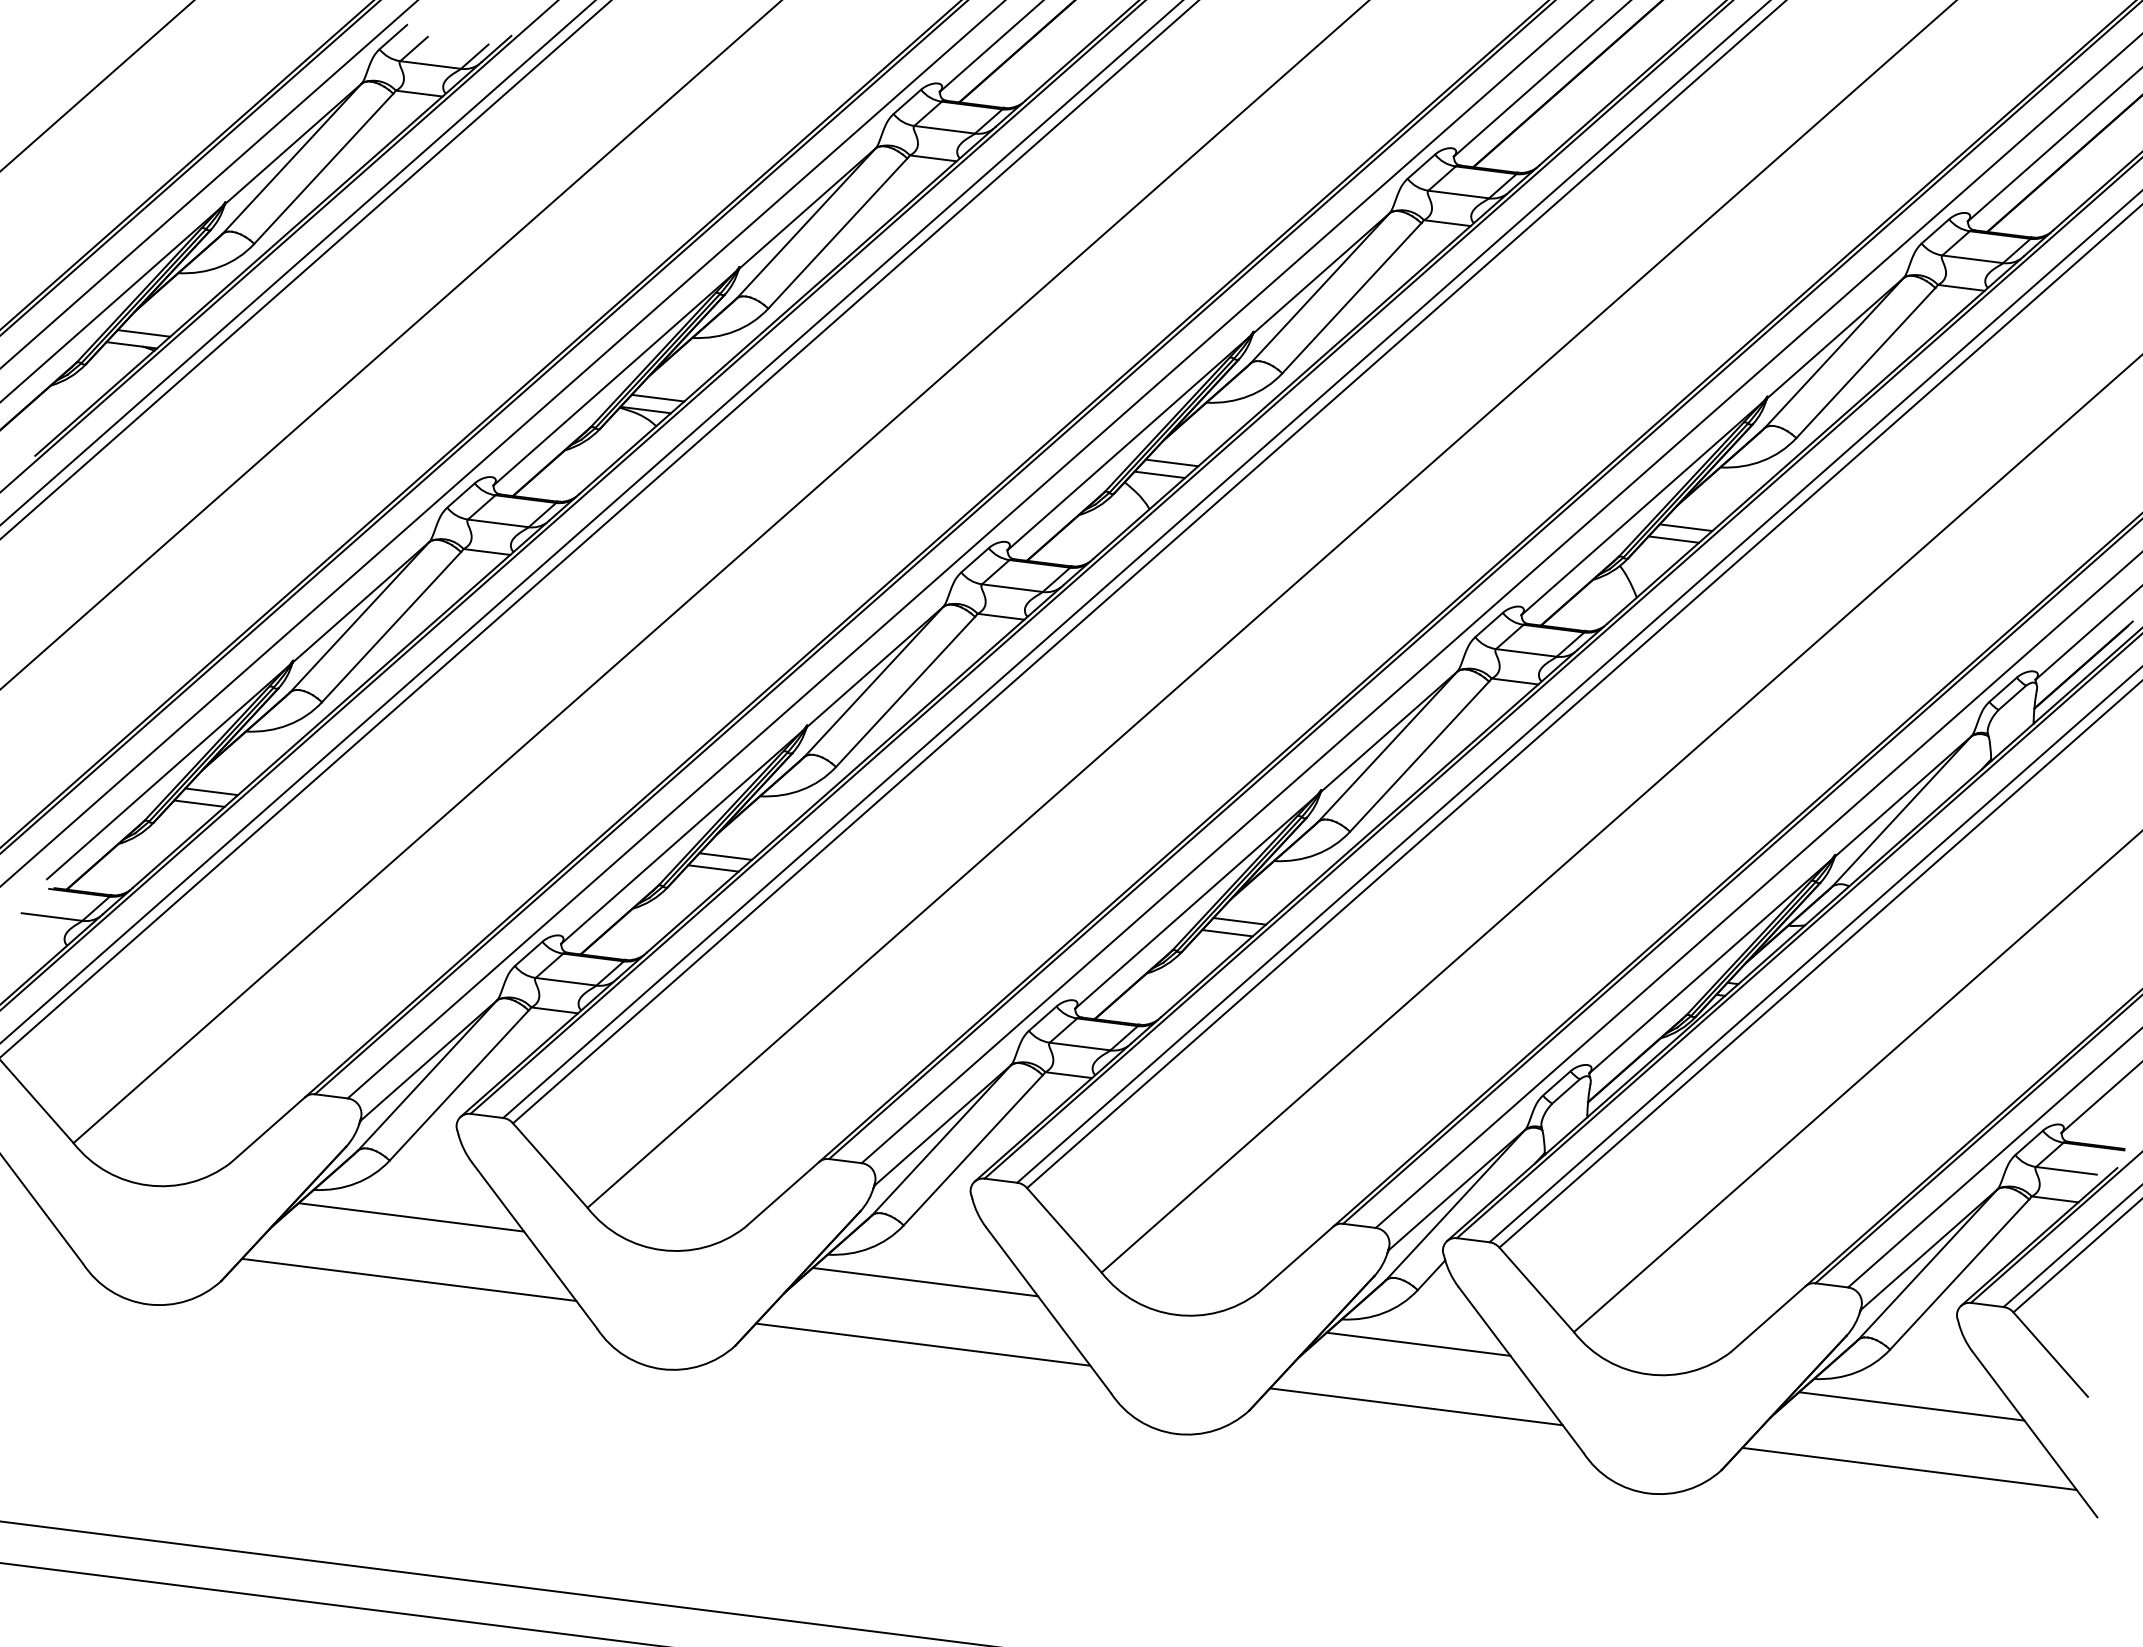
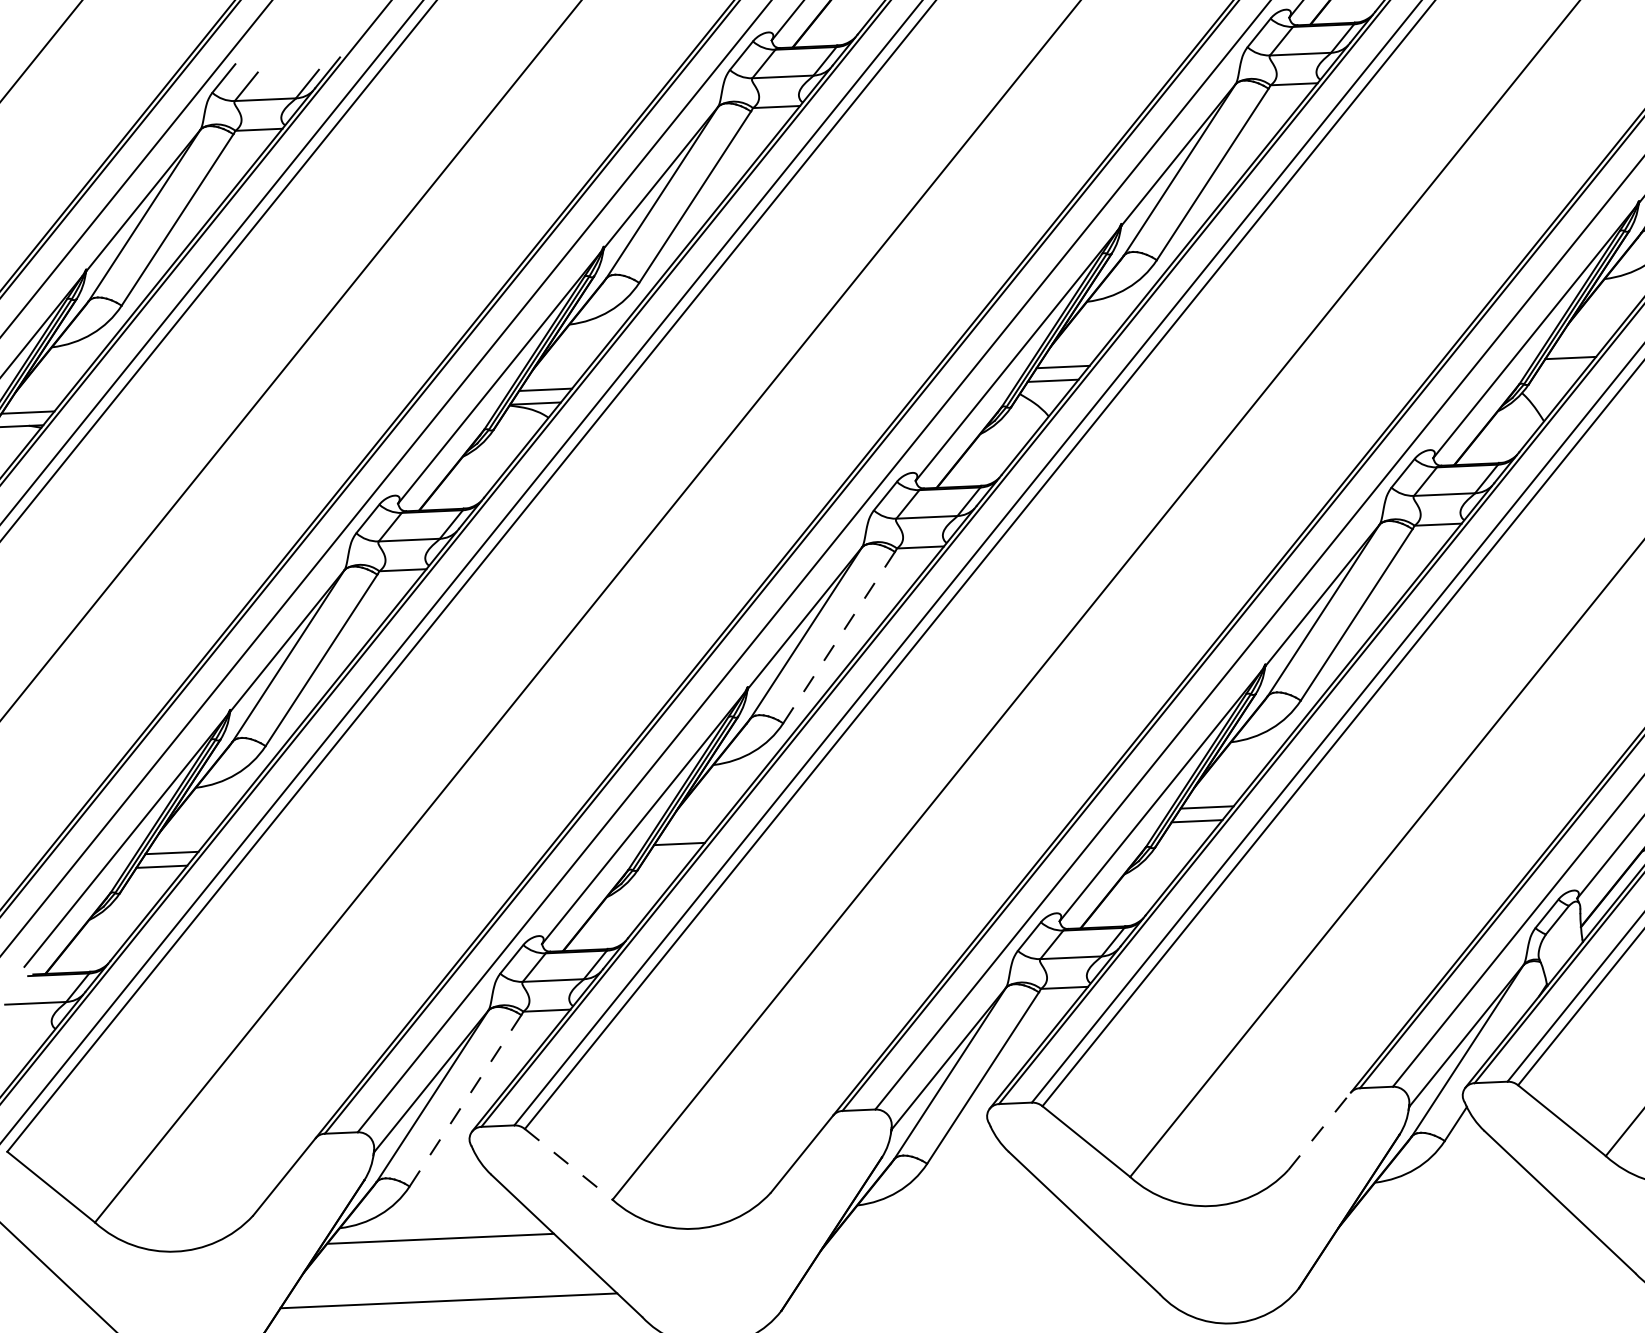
line: (1685, 527) -> (1580, 344), removed
line: (905, 692) -> (839, 638), solid -> dashed
line: (725, 856) -> (689, 830), removed
line: (458, 1085) -> (464, 1100), solid -> dashed
line: (550, 1165) -> (568, 1164), solid -> dashed
line: (1296, 1259) -> (1320, 1131), solid -> dashed
line: (925, 1281) -> (958, 1215), removed
line: (1418, 1343) -> (1454, 1193), removed
line: (922, 1344) -> (965, 1278), removed
line: (1415, 1406) -> (1462, 1256), removed

